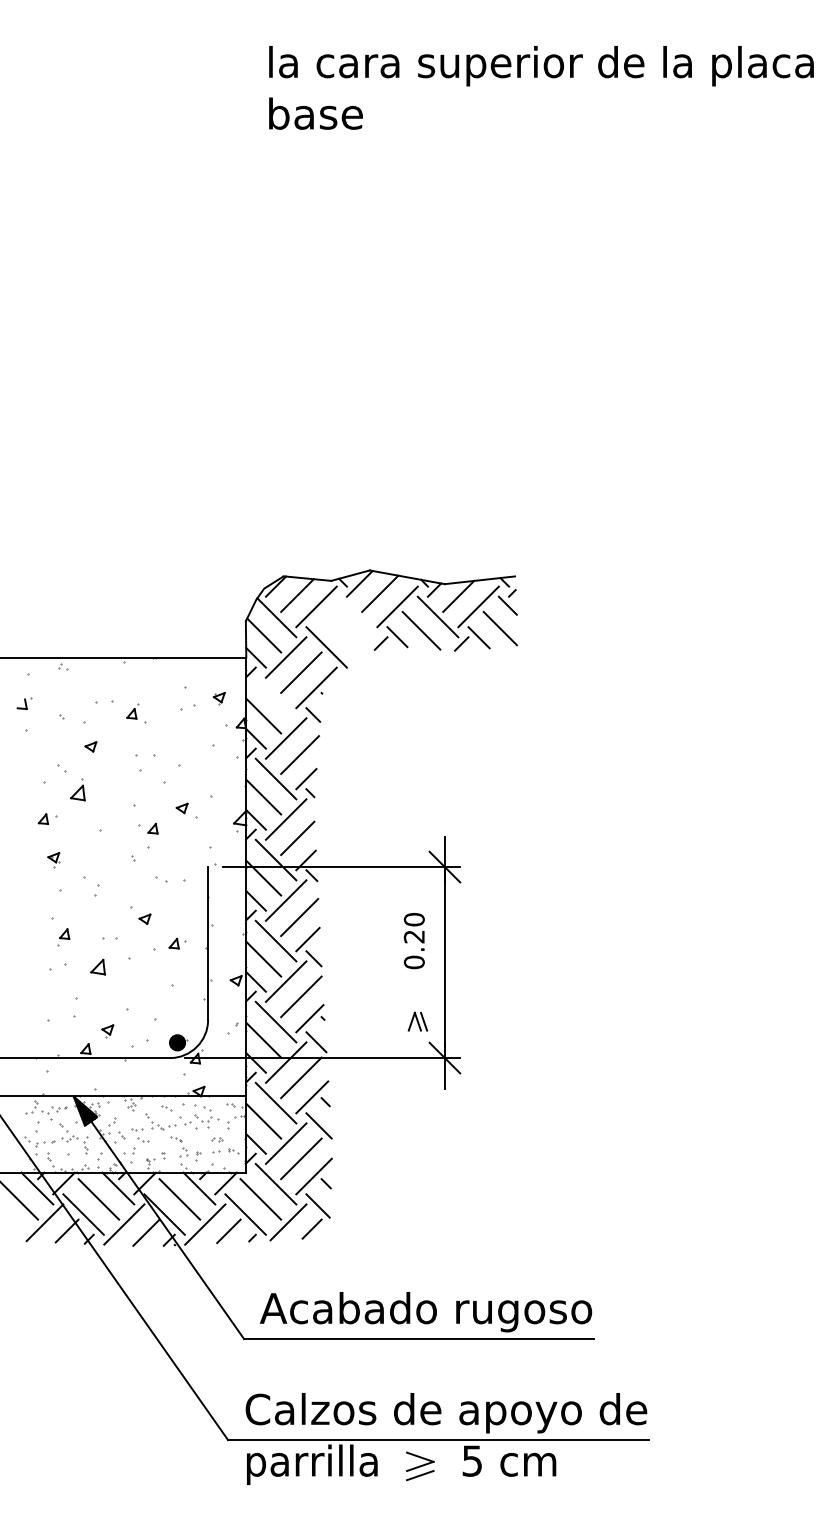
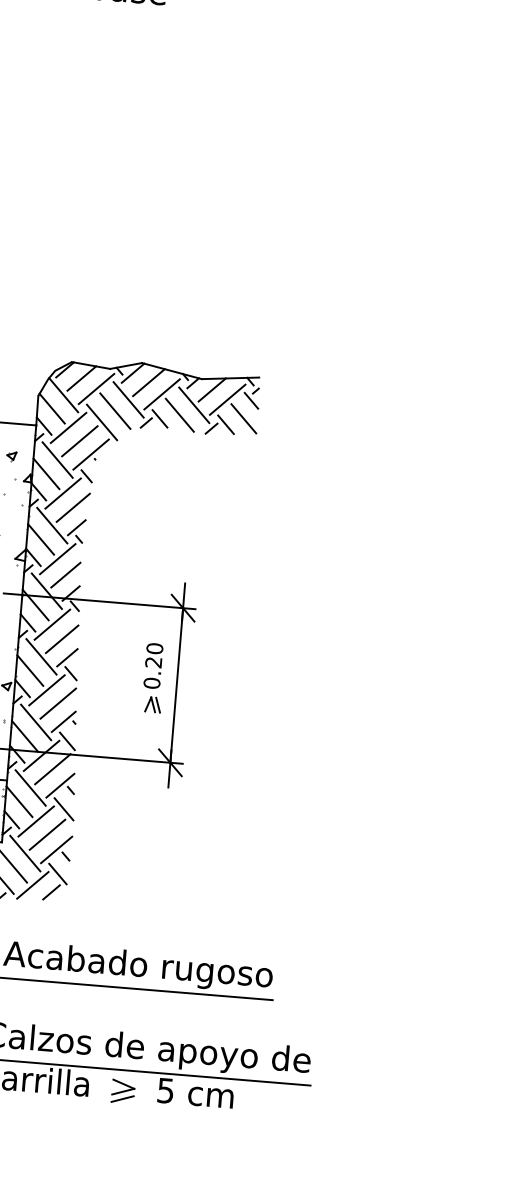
line: (356, 616) -> (128, 399), added
line: (341, 631) -> (115, 410), added
line: (275, 697) -> (57, 459), added
part: (417, 1021) -> (152, 704), moved

